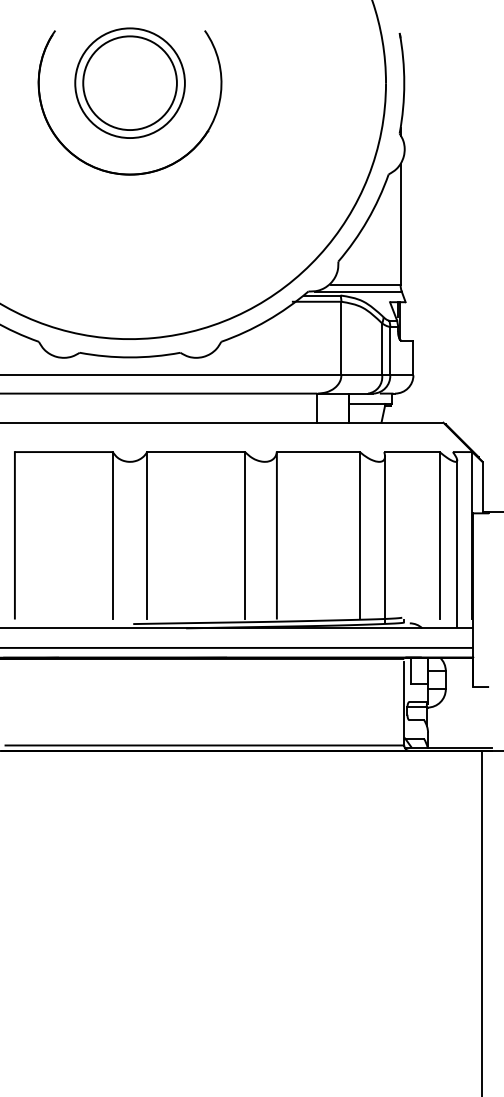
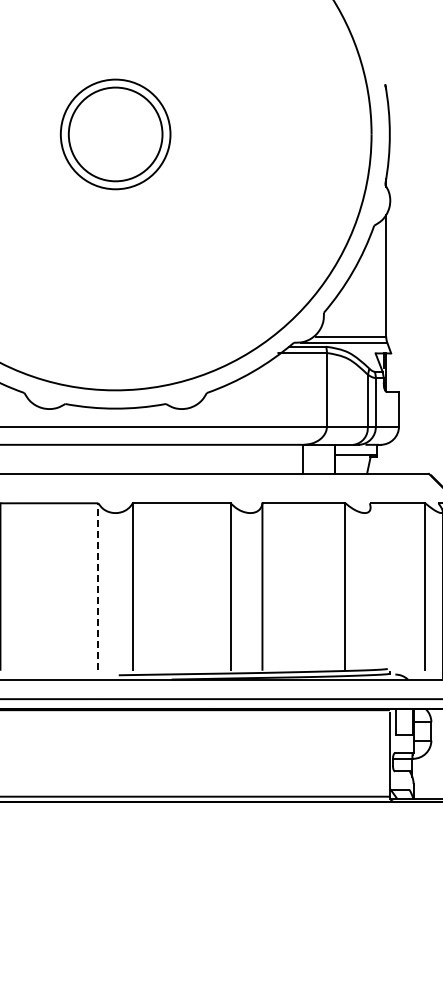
part: (118, 172) -> (104, 223), removed
line: (112, 534) -> (98, 585), solid -> dashed
line: (385, 539) -> (371, 590), removed

